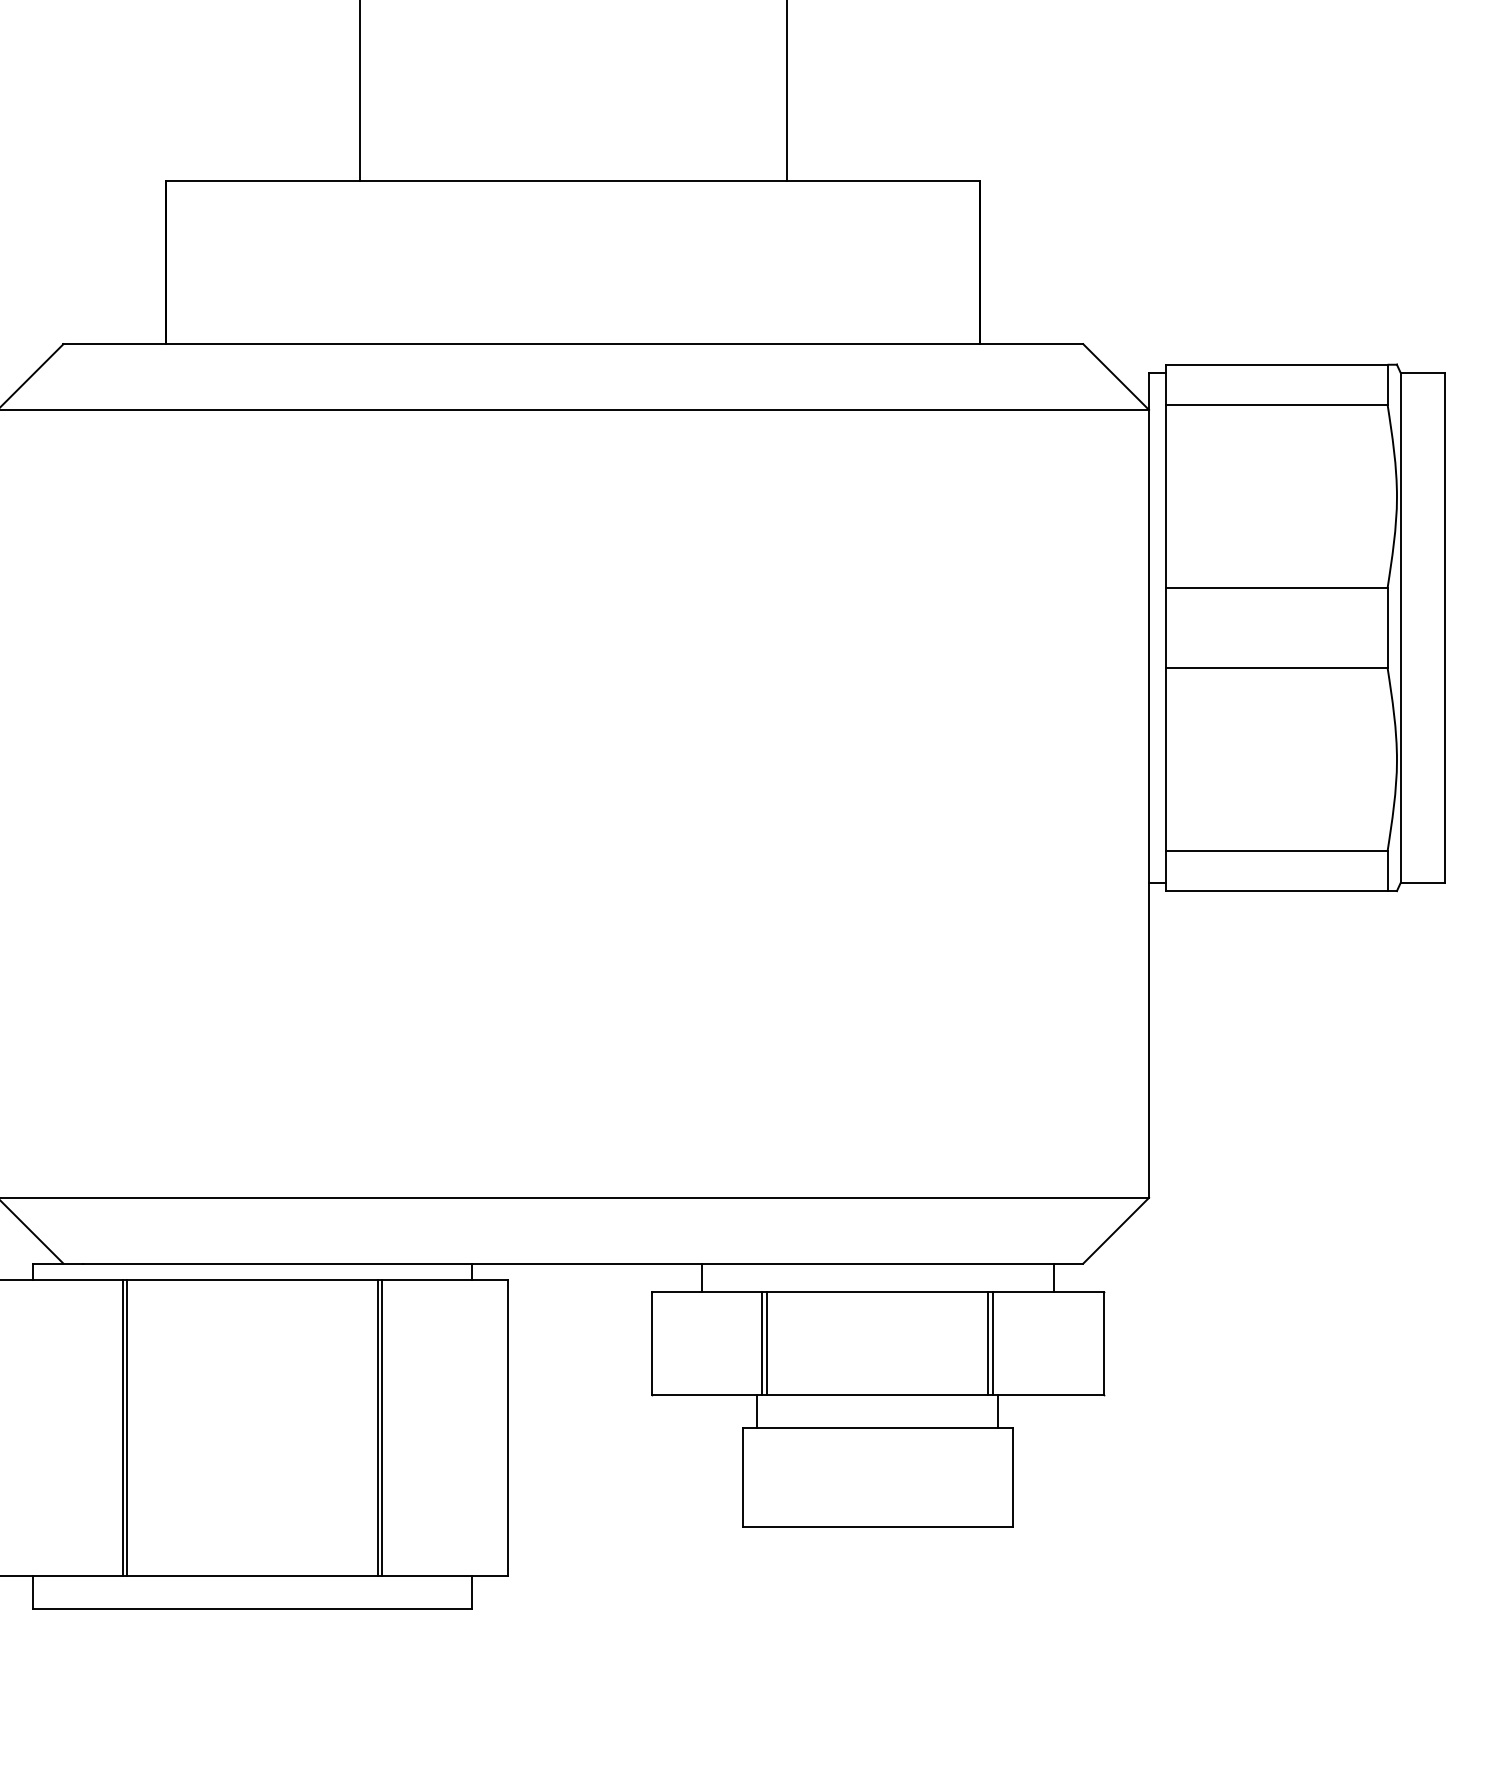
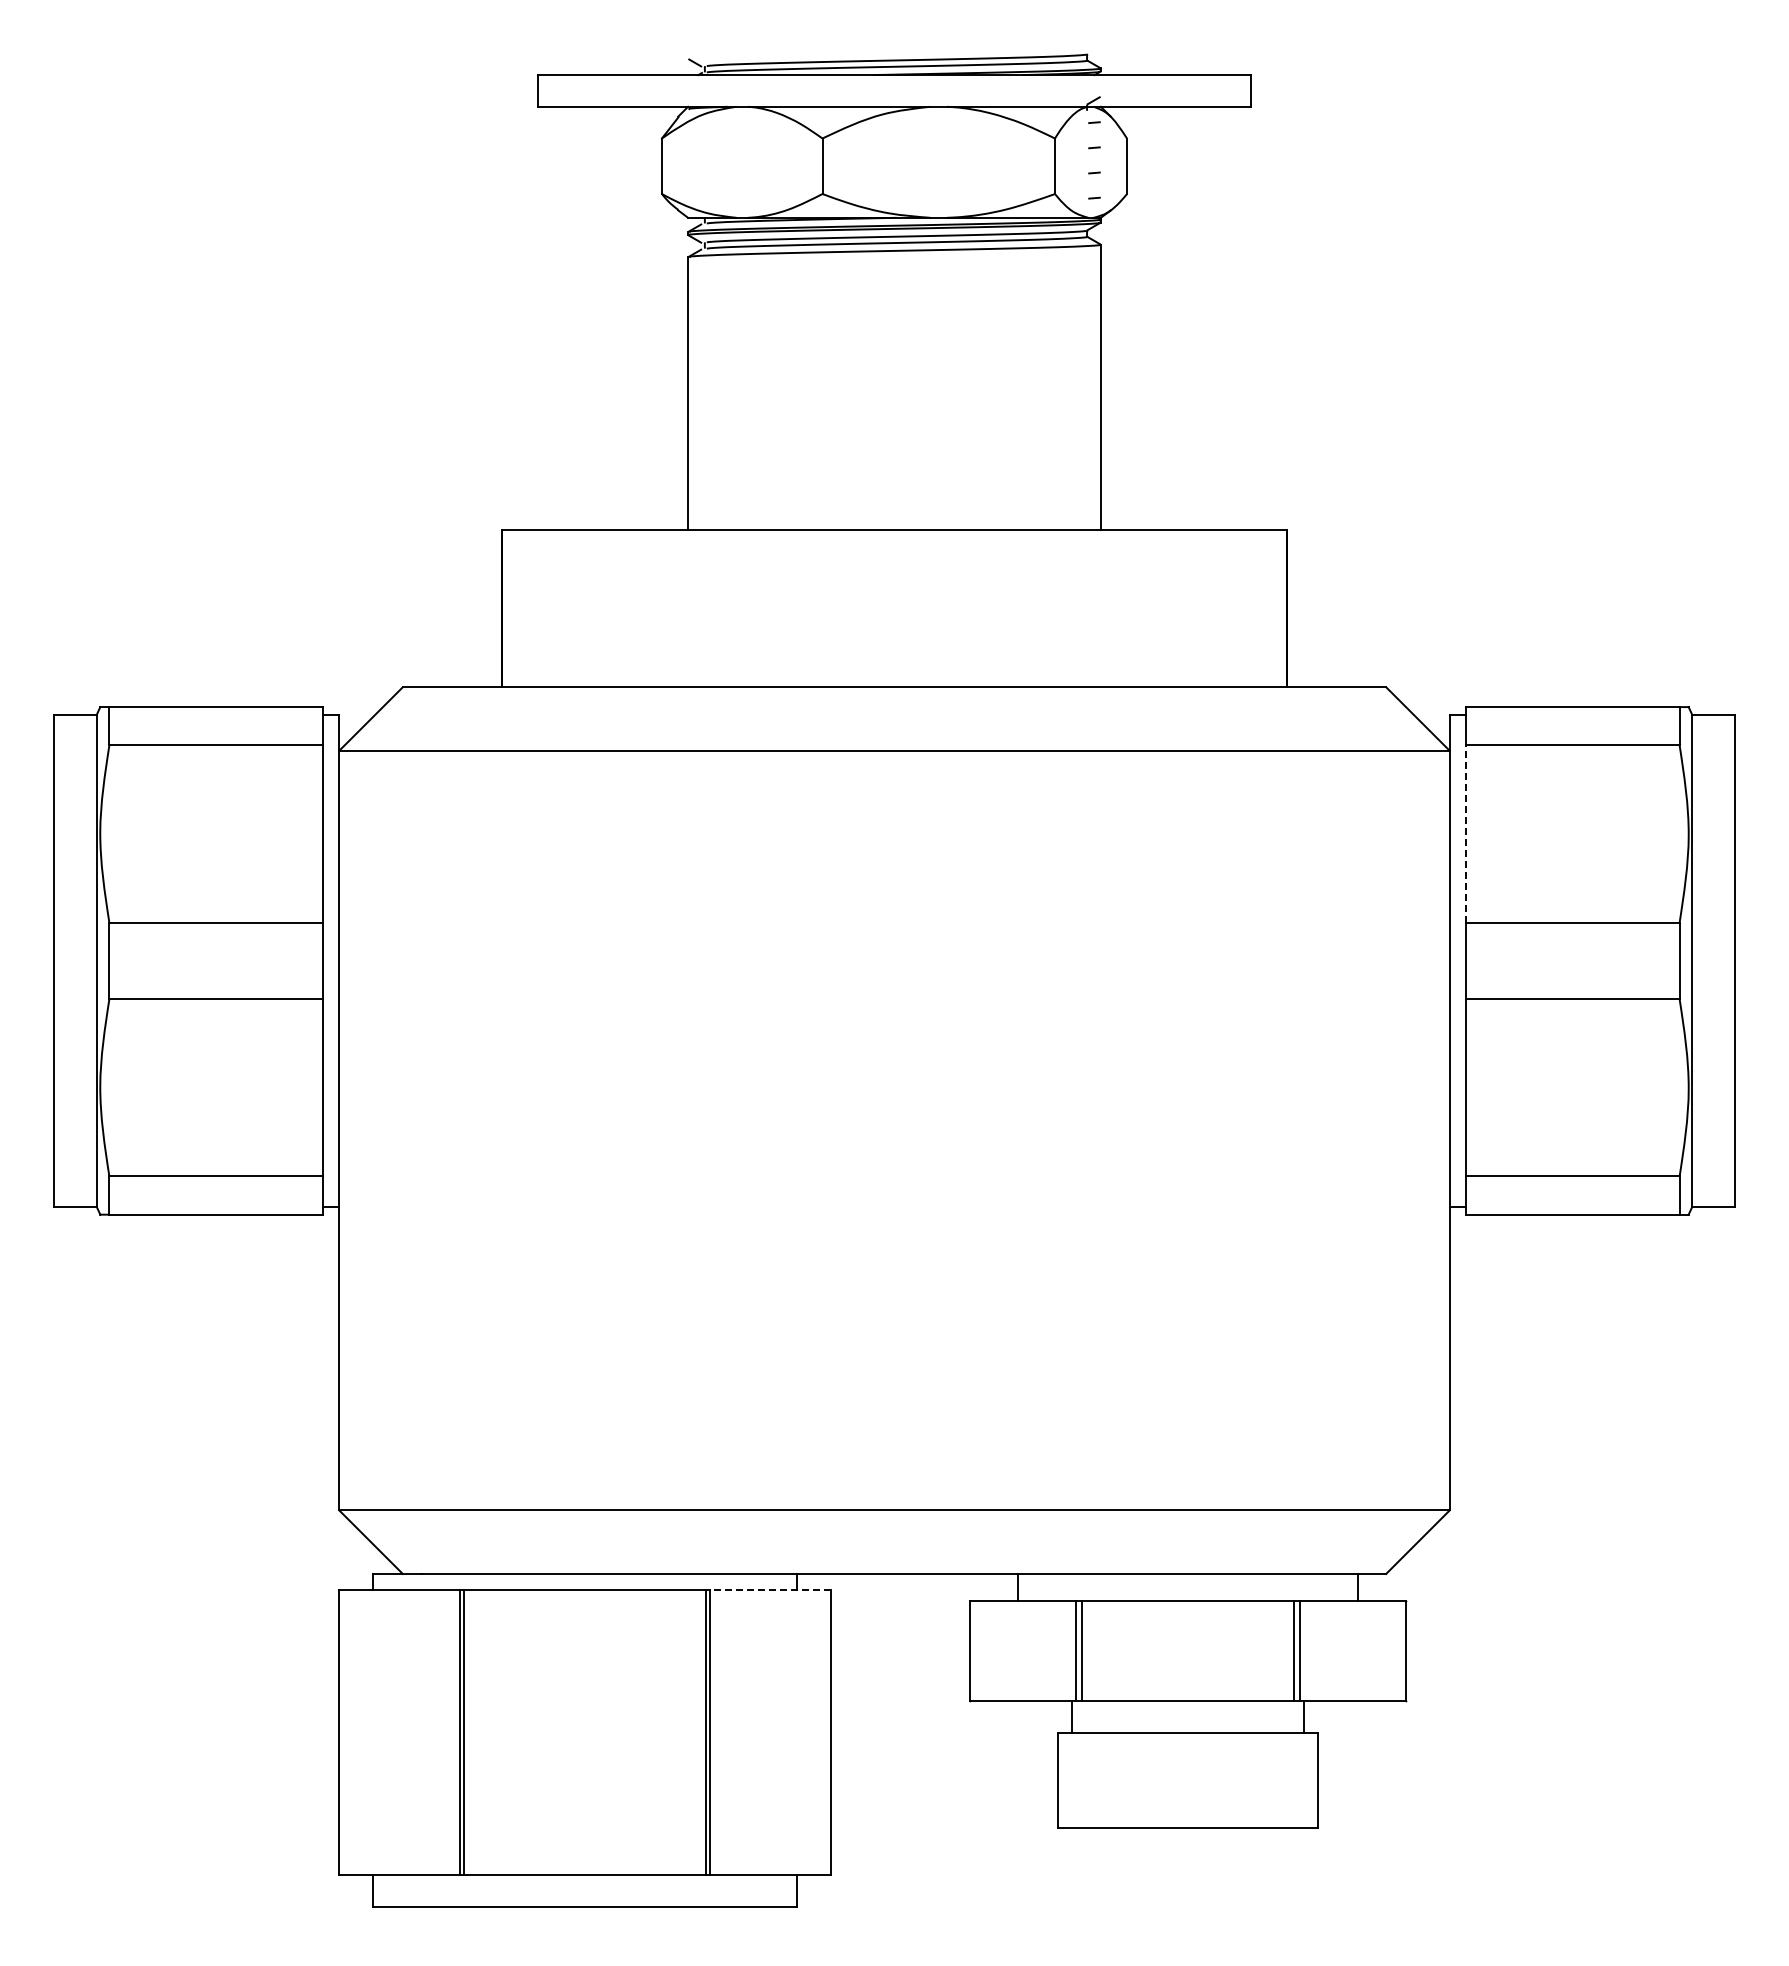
line: (1165, 496) -> (1465, 834), solid -> dashed
line: (444, 1279) -> (770, 1589), solid -> dashed

